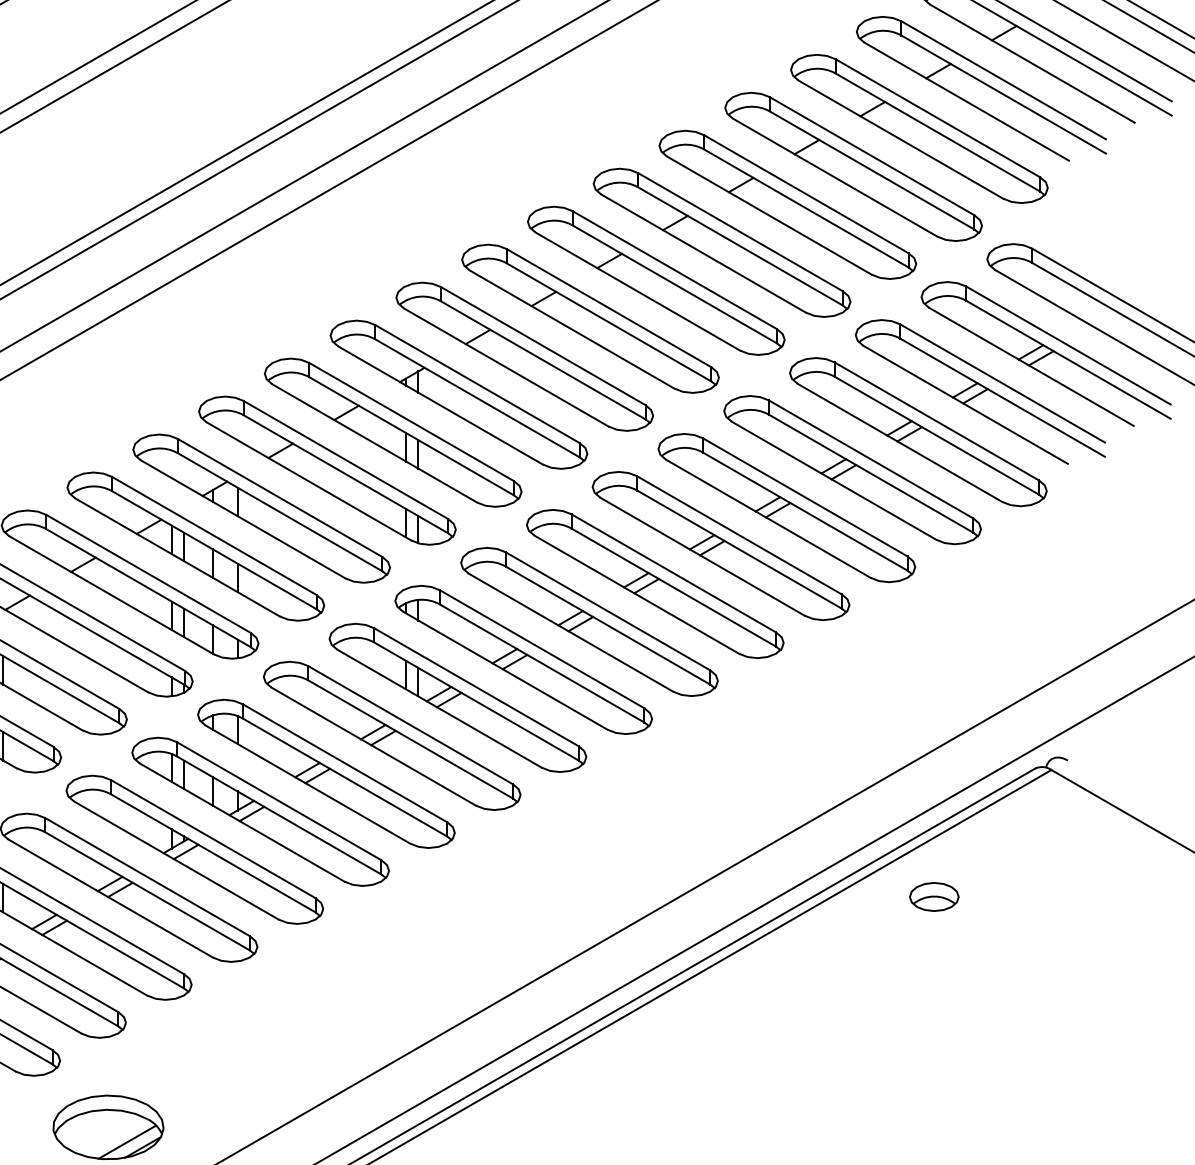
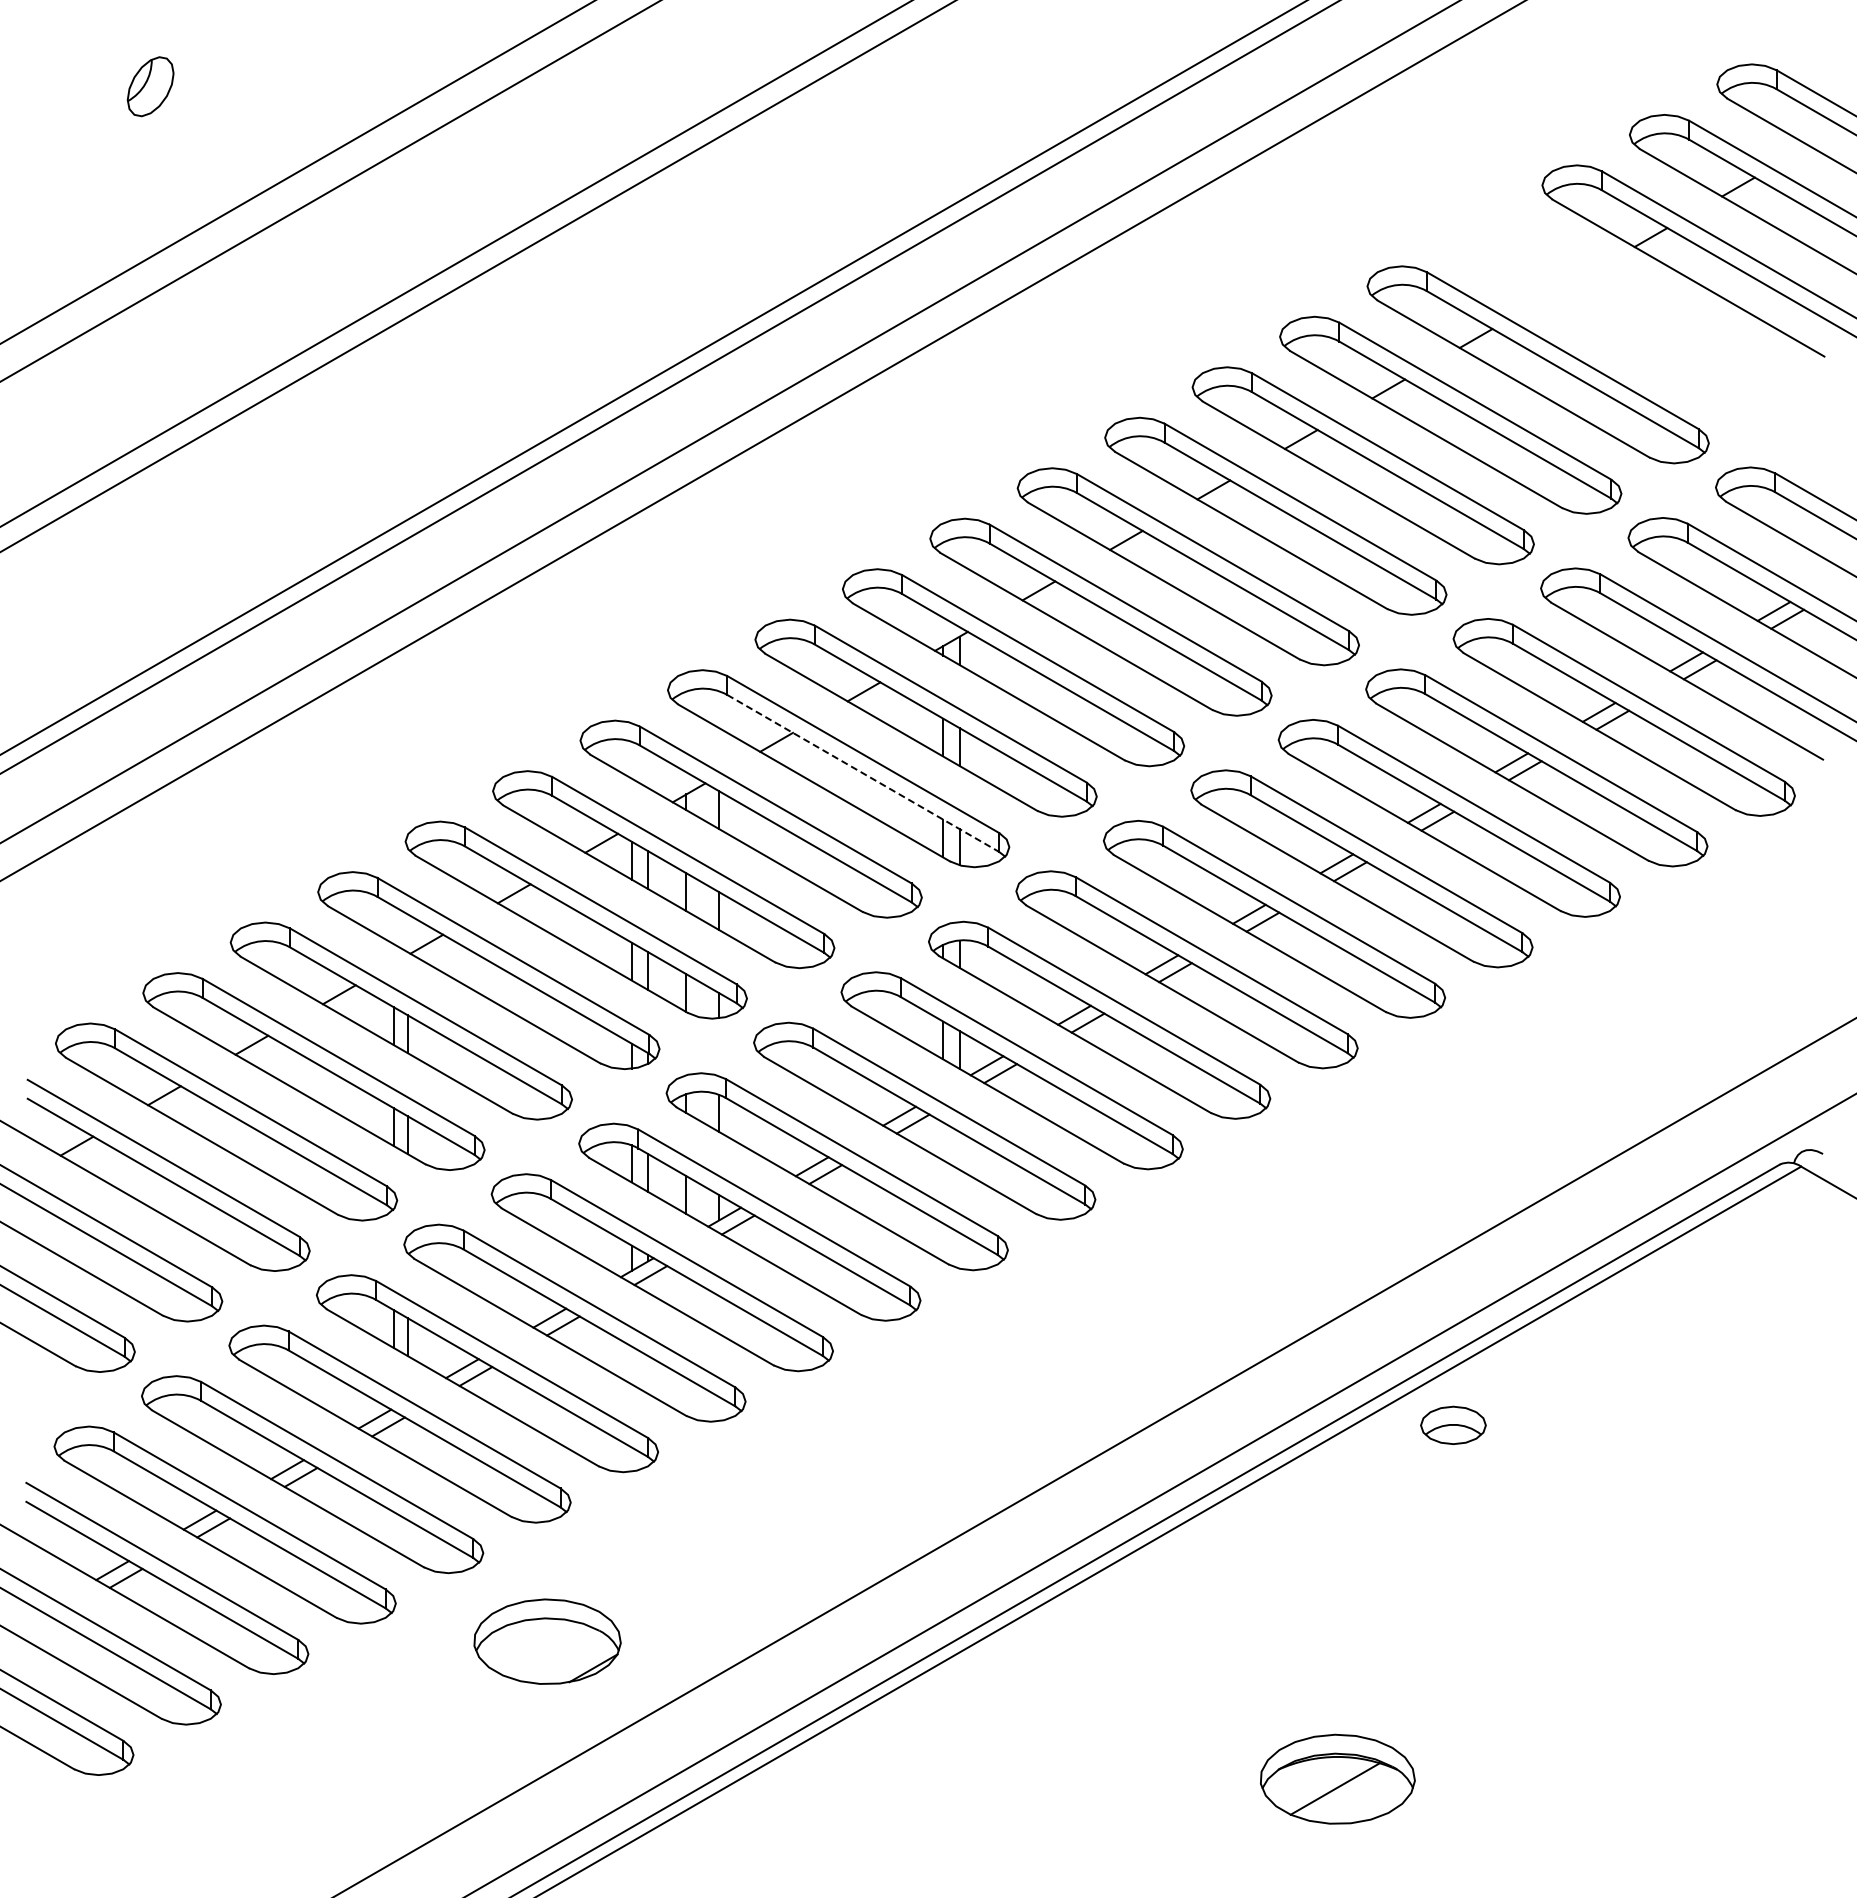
part: (919, 129) -> (1625, 314), removed
line: (346, 474) -> (863, 773), solid -> dashed
part: (934, 896) -> (1453, 1424), moved
line: (127, 1142) -> (572, 1661), removed

